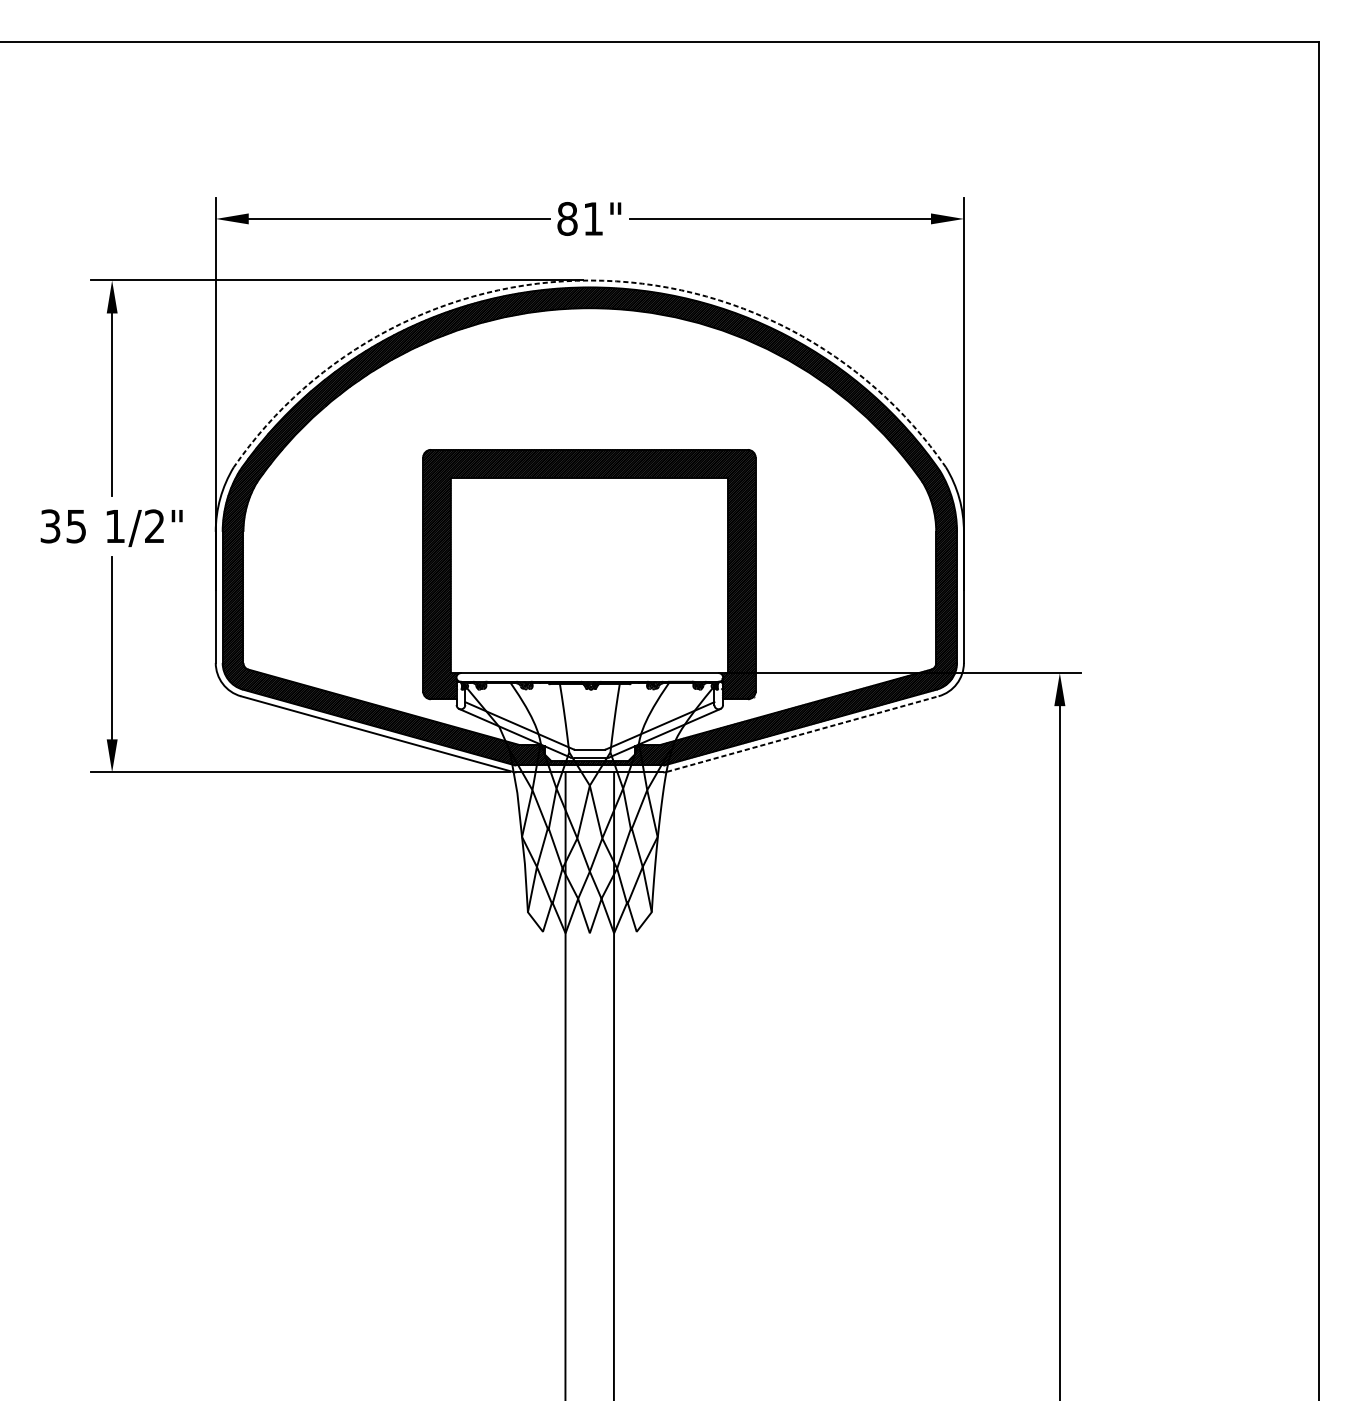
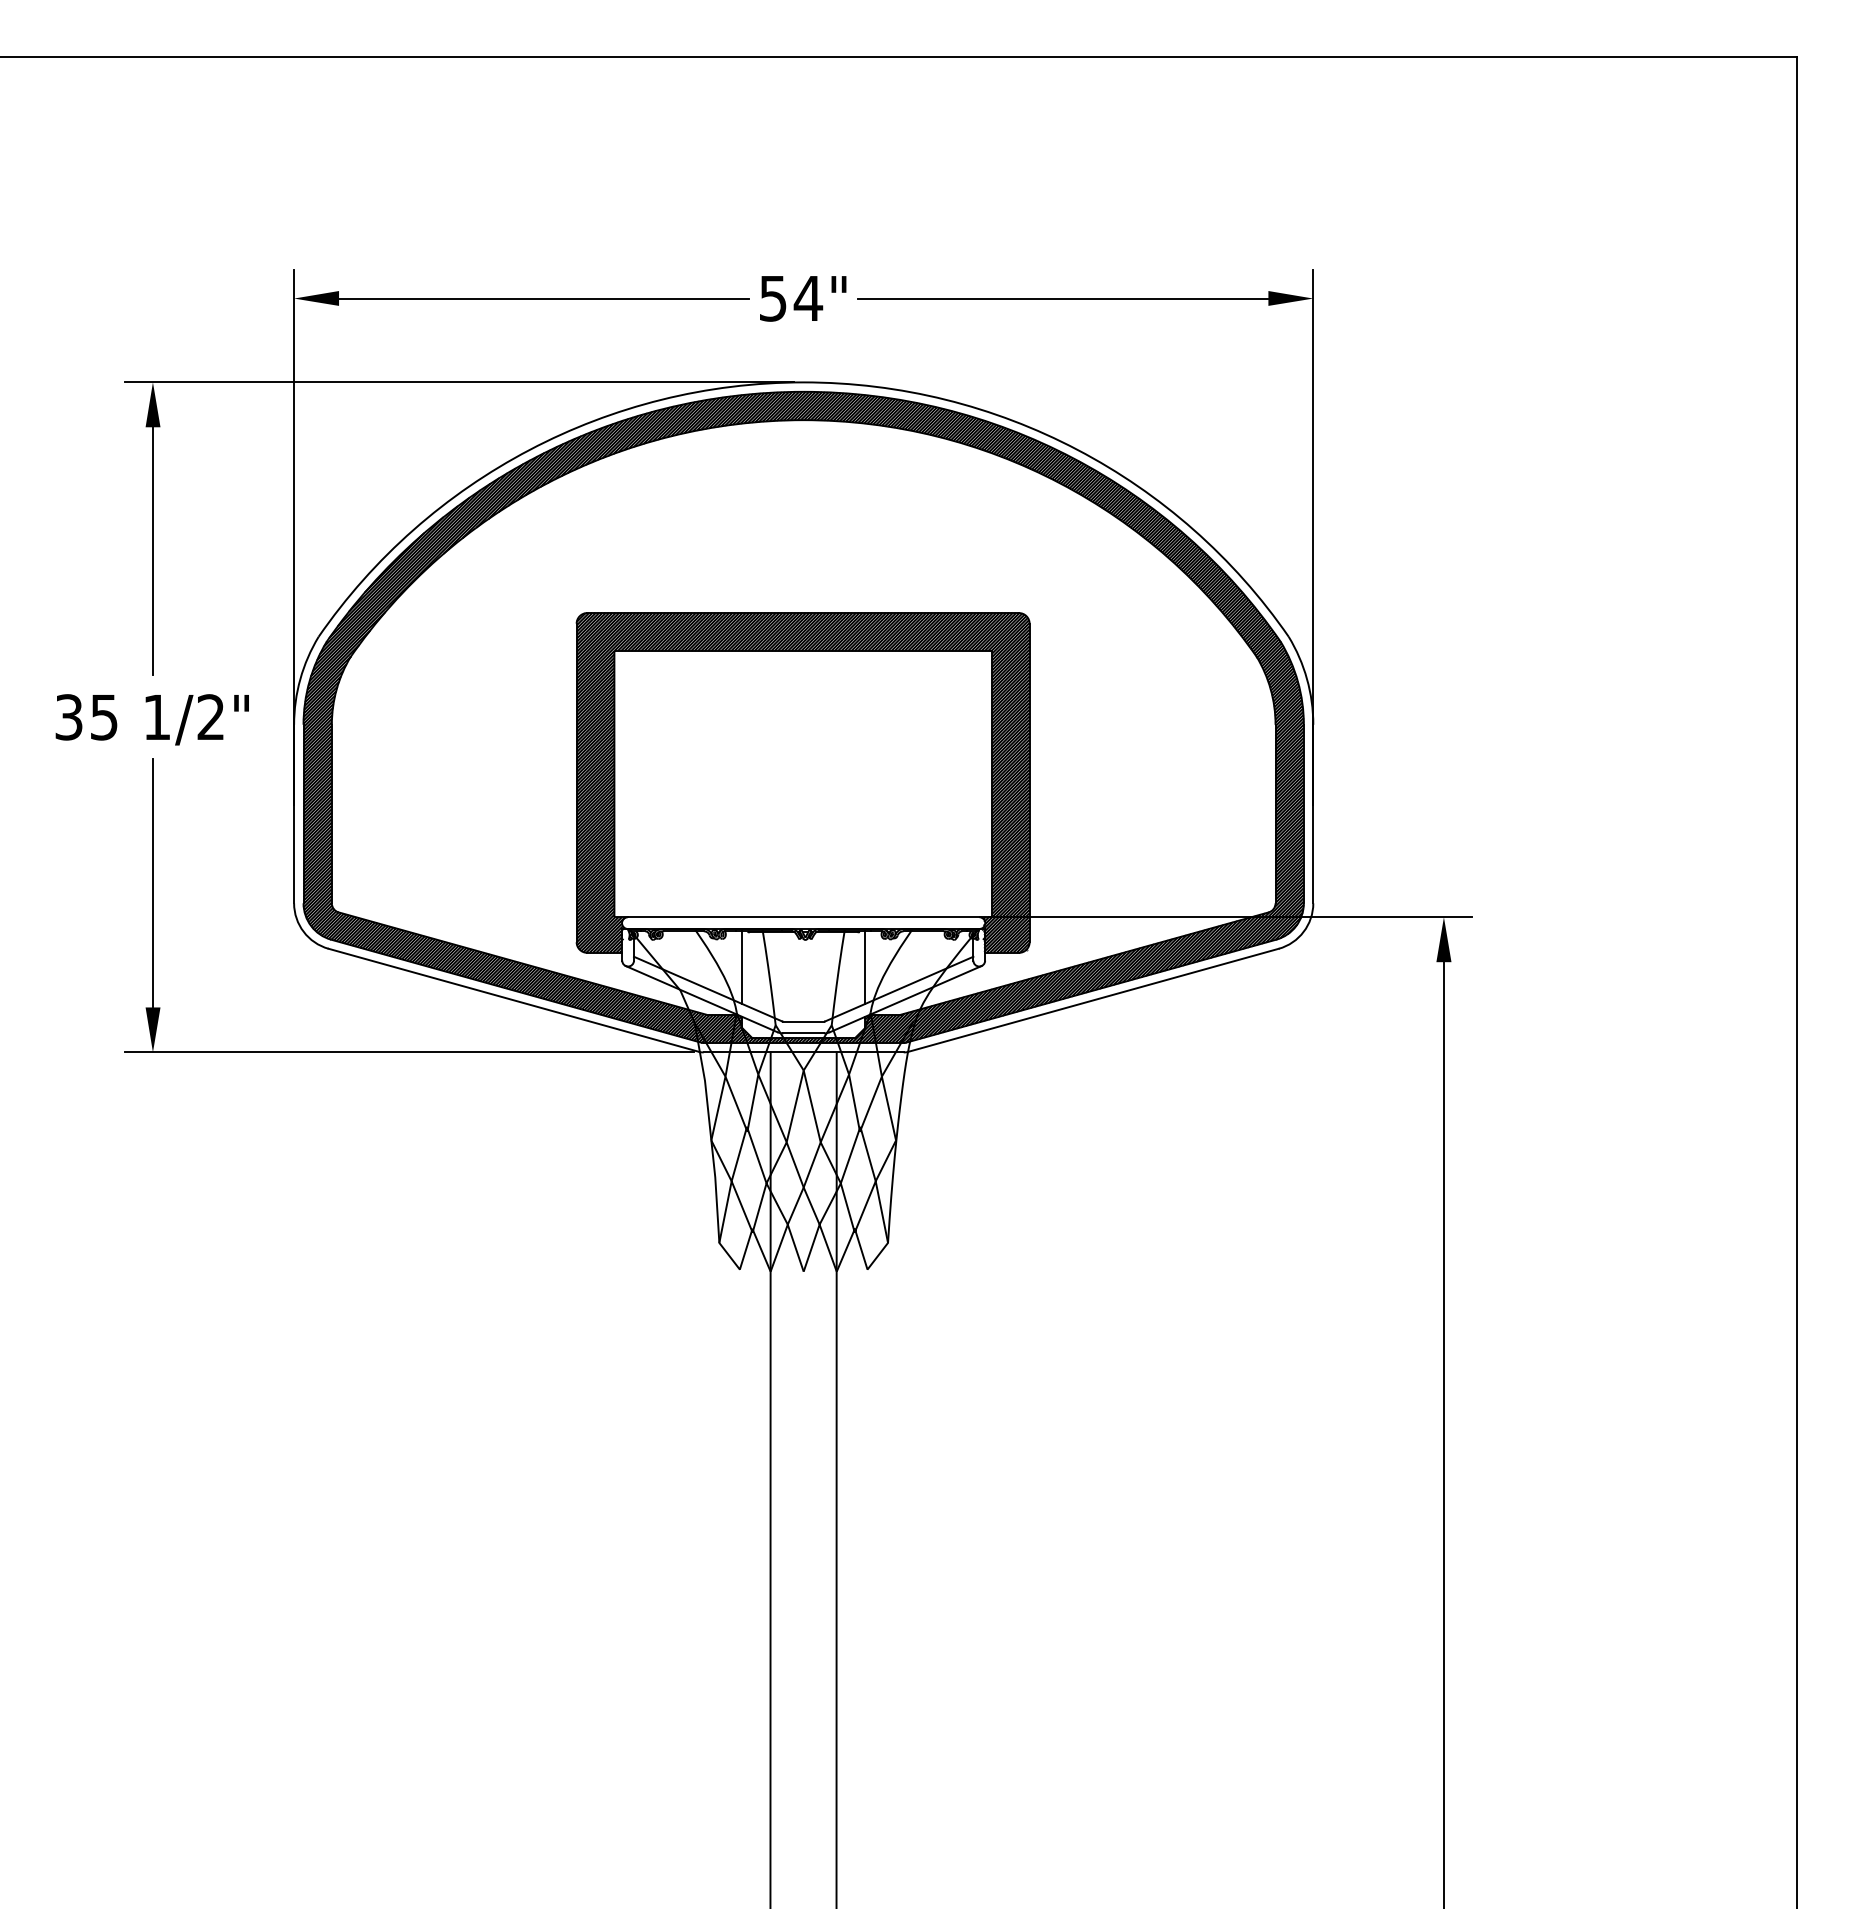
text: (580, 218) -> (791, 298), 81" -> 54"
arc: (589, 280) -> (803, 382), dashed -> solid
line: (544, 710) -> (742, 967), added
line: (635, 710) -> (865, 967), added
line: (803, 734) -> (1094, 1000), dashed -> solid

